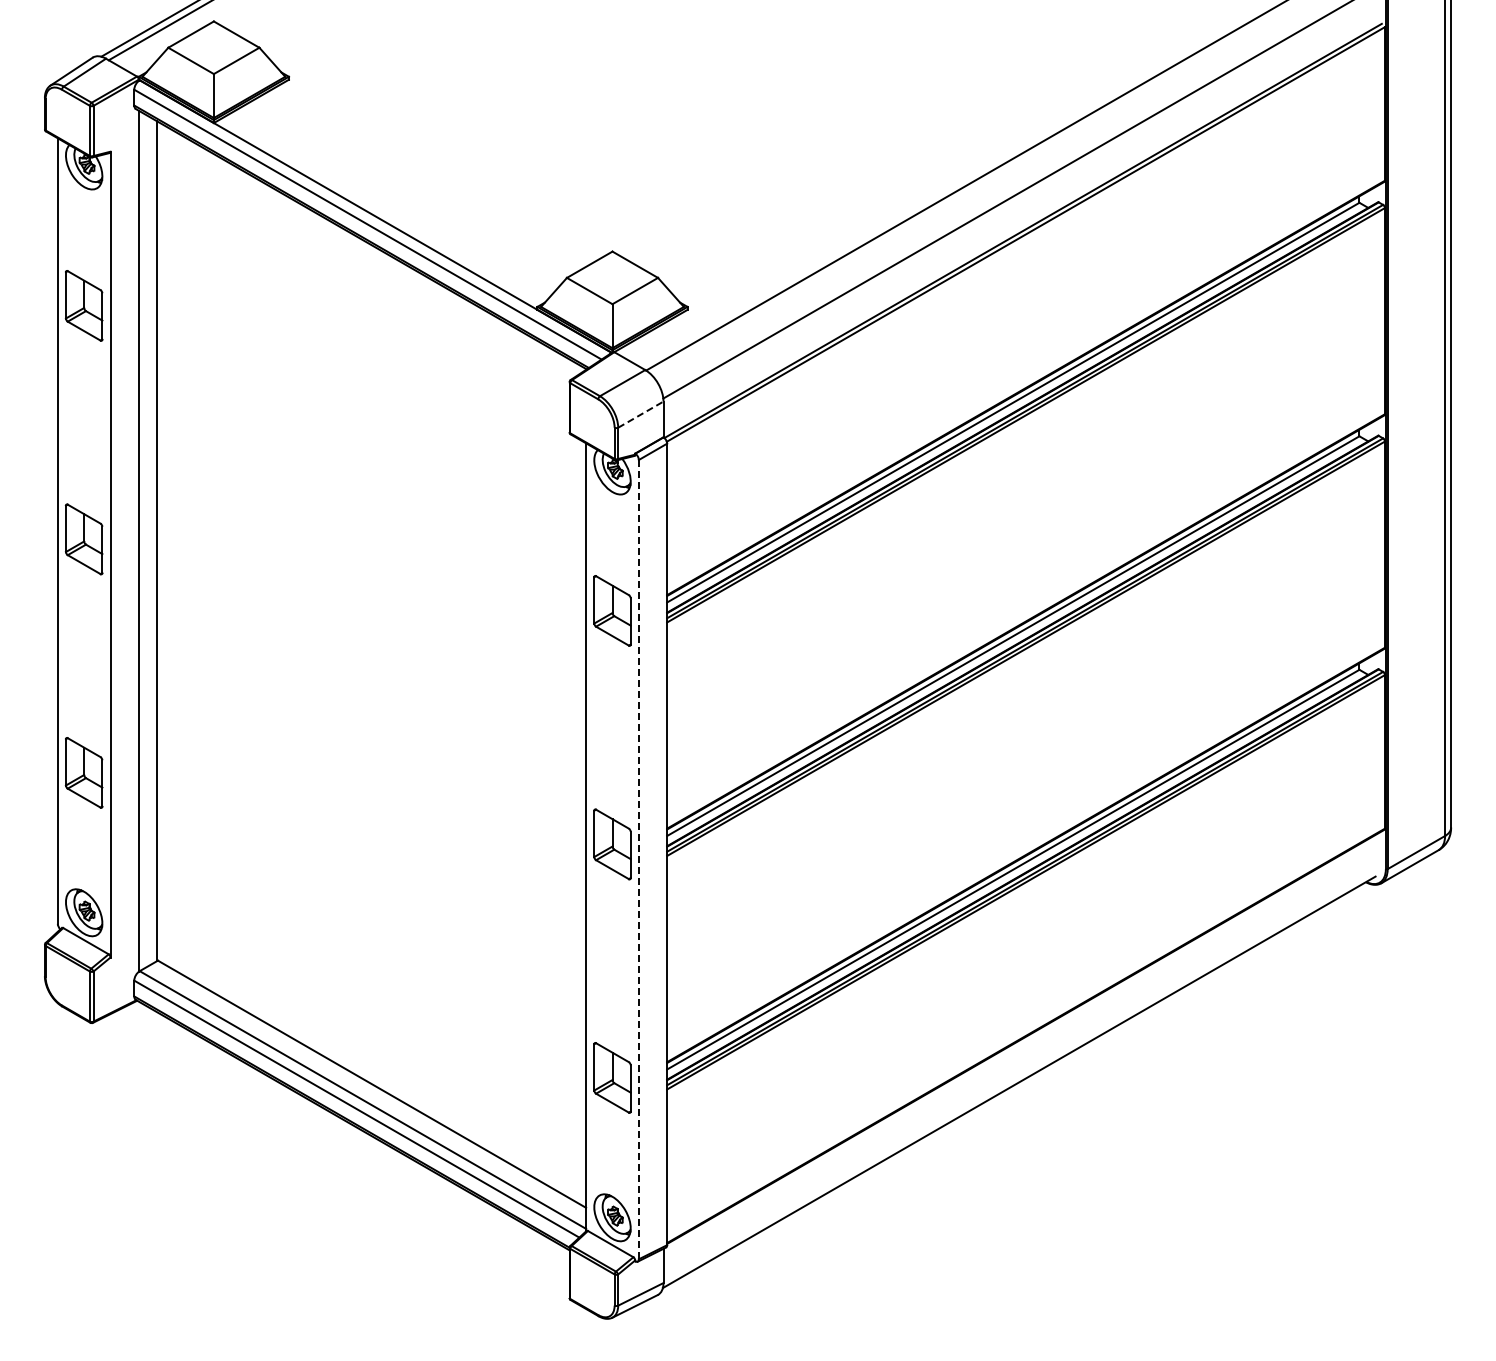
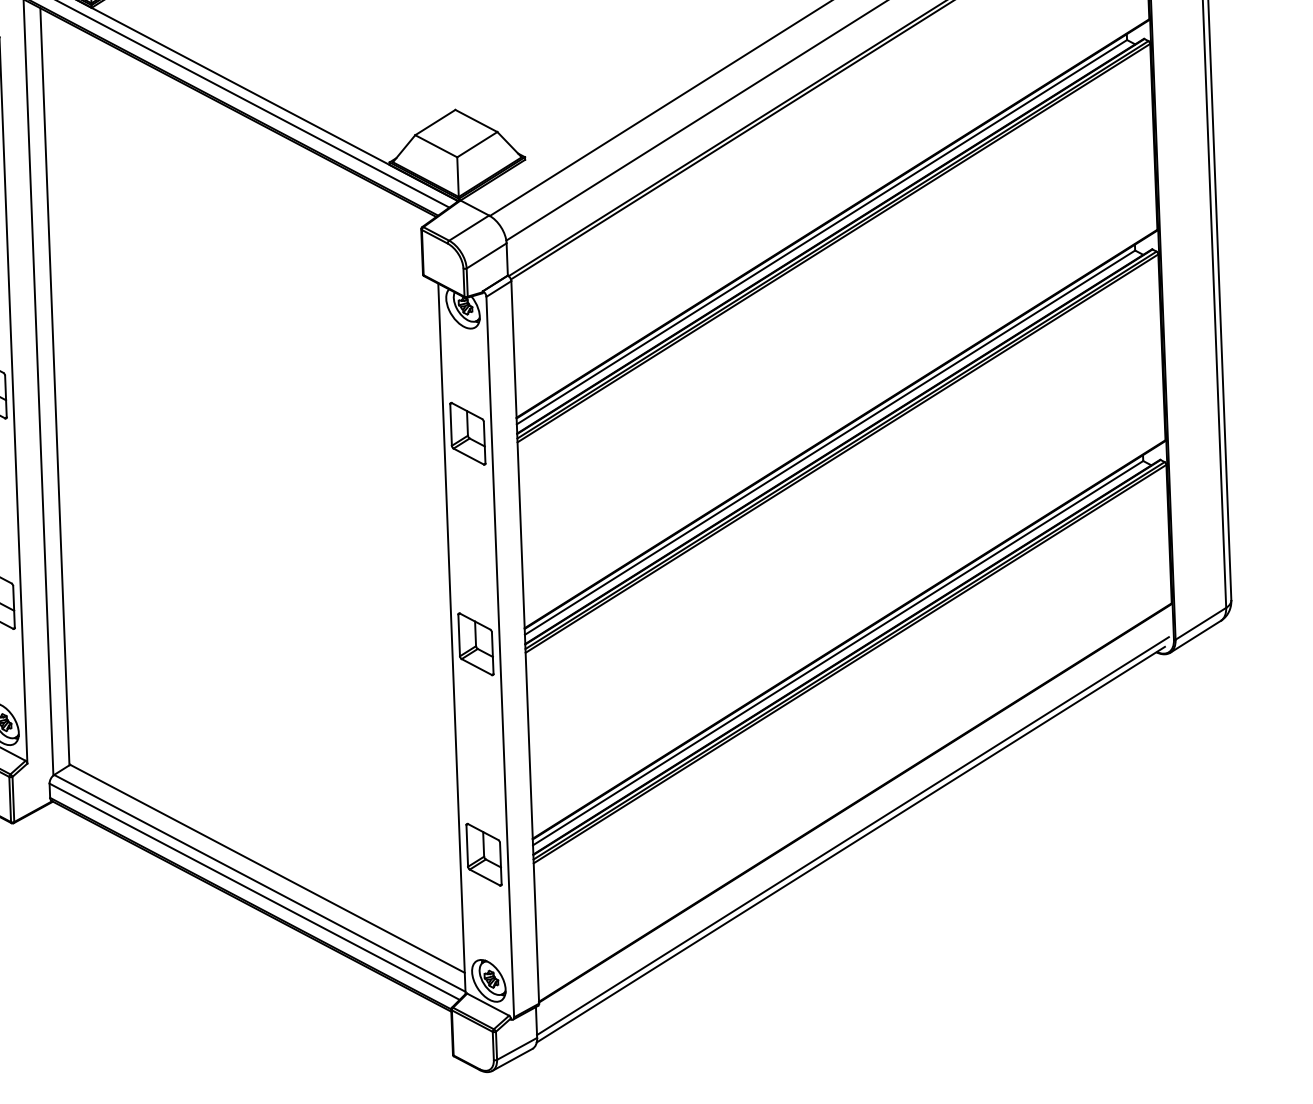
line: (641, 414) -> (487, 255), dashed -> solid
line: (638, 859) -> (499, 656), dashed -> solid
line: (1021, 1072) -> (852, 835), added

